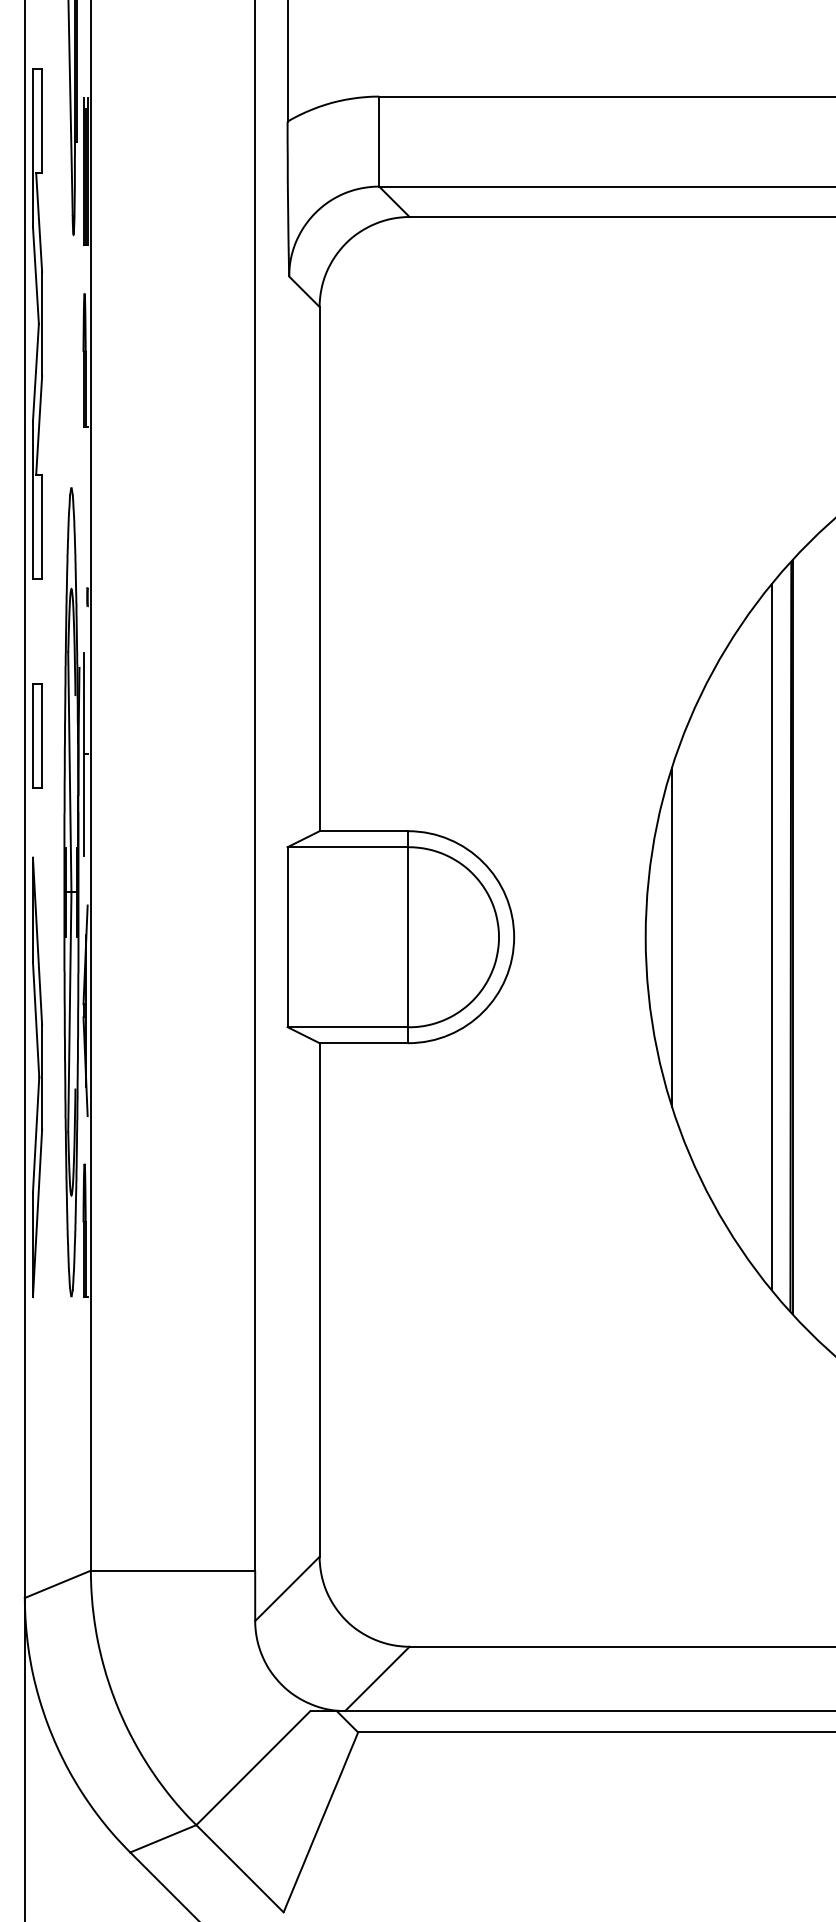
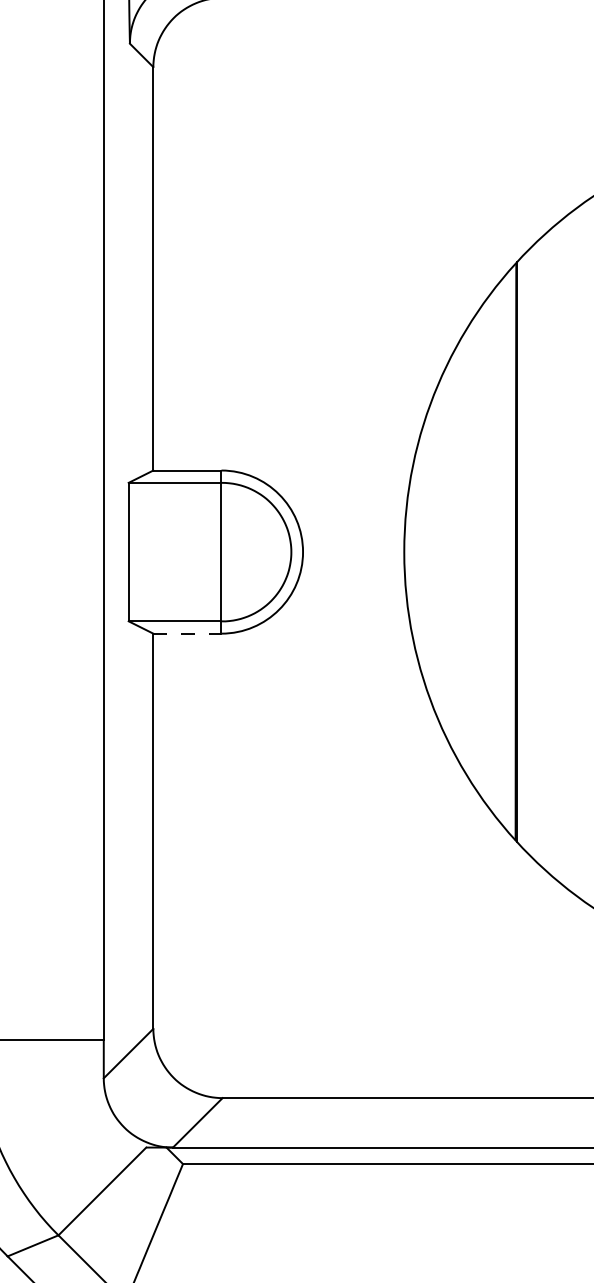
line: (672, 936) -> (424, 551), removed
line: (771, 937) -> (501, 552), removed
line: (364, 1043) -> (187, 633), solid -> dashed

